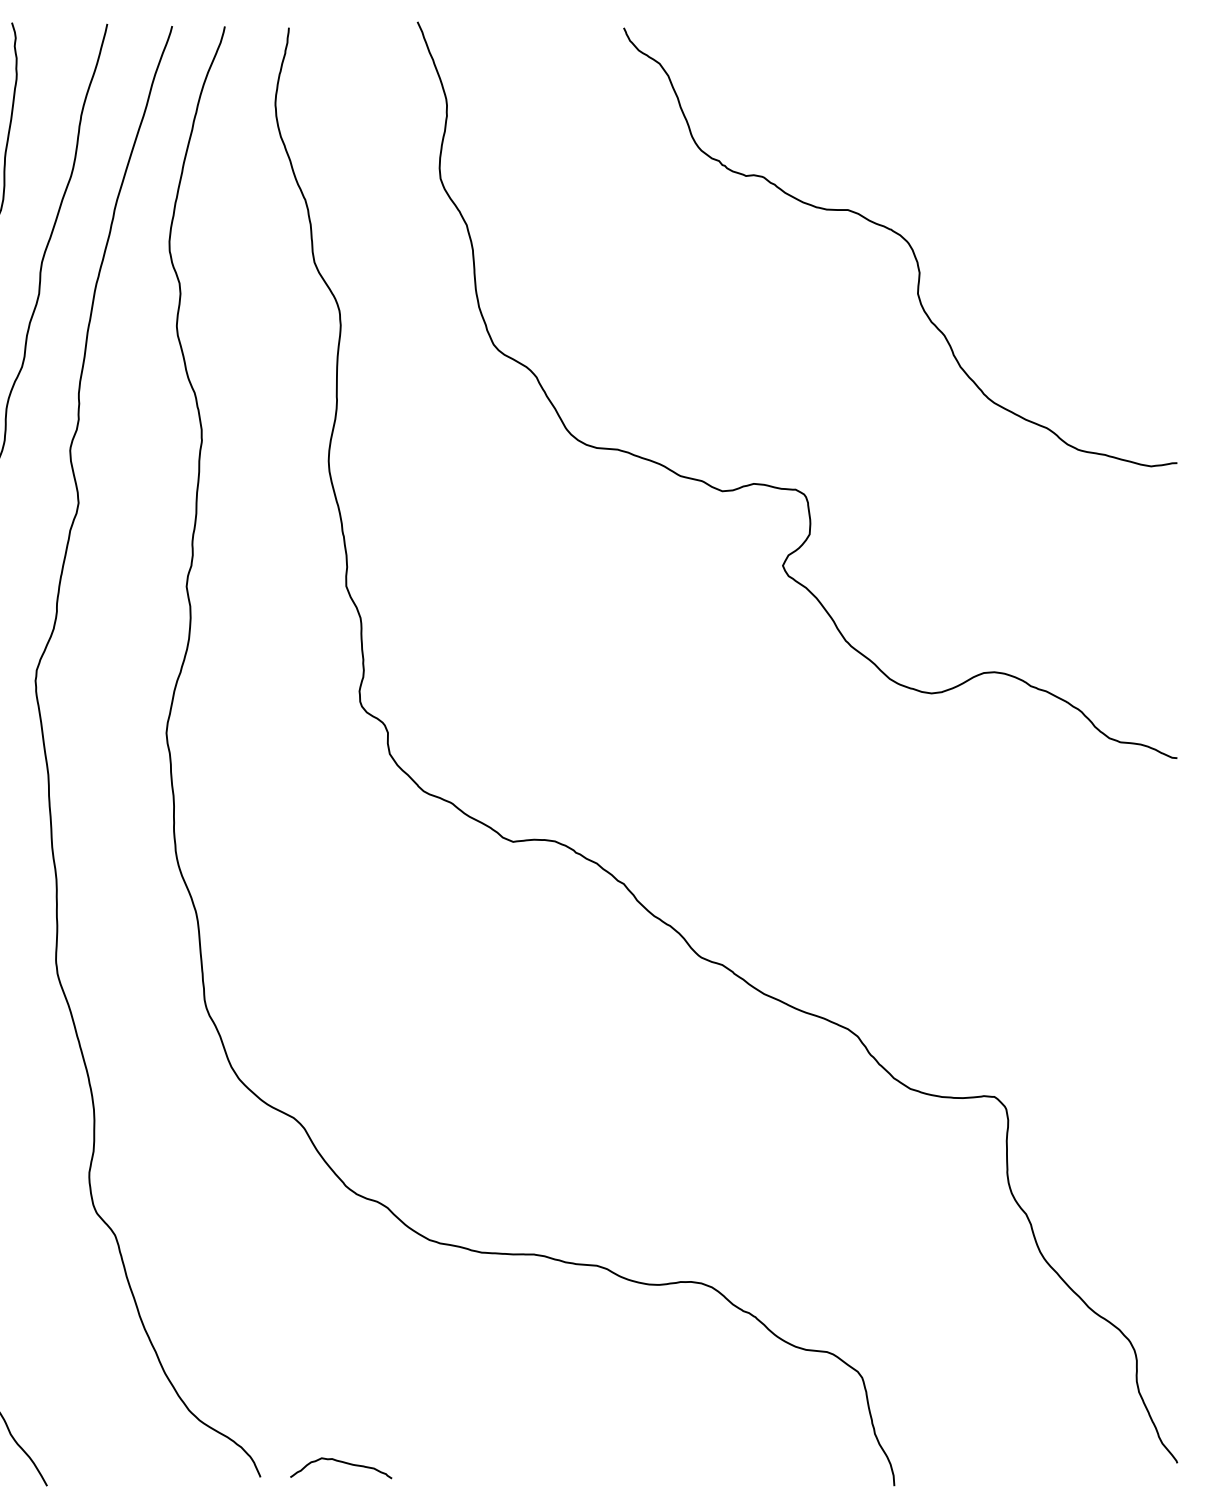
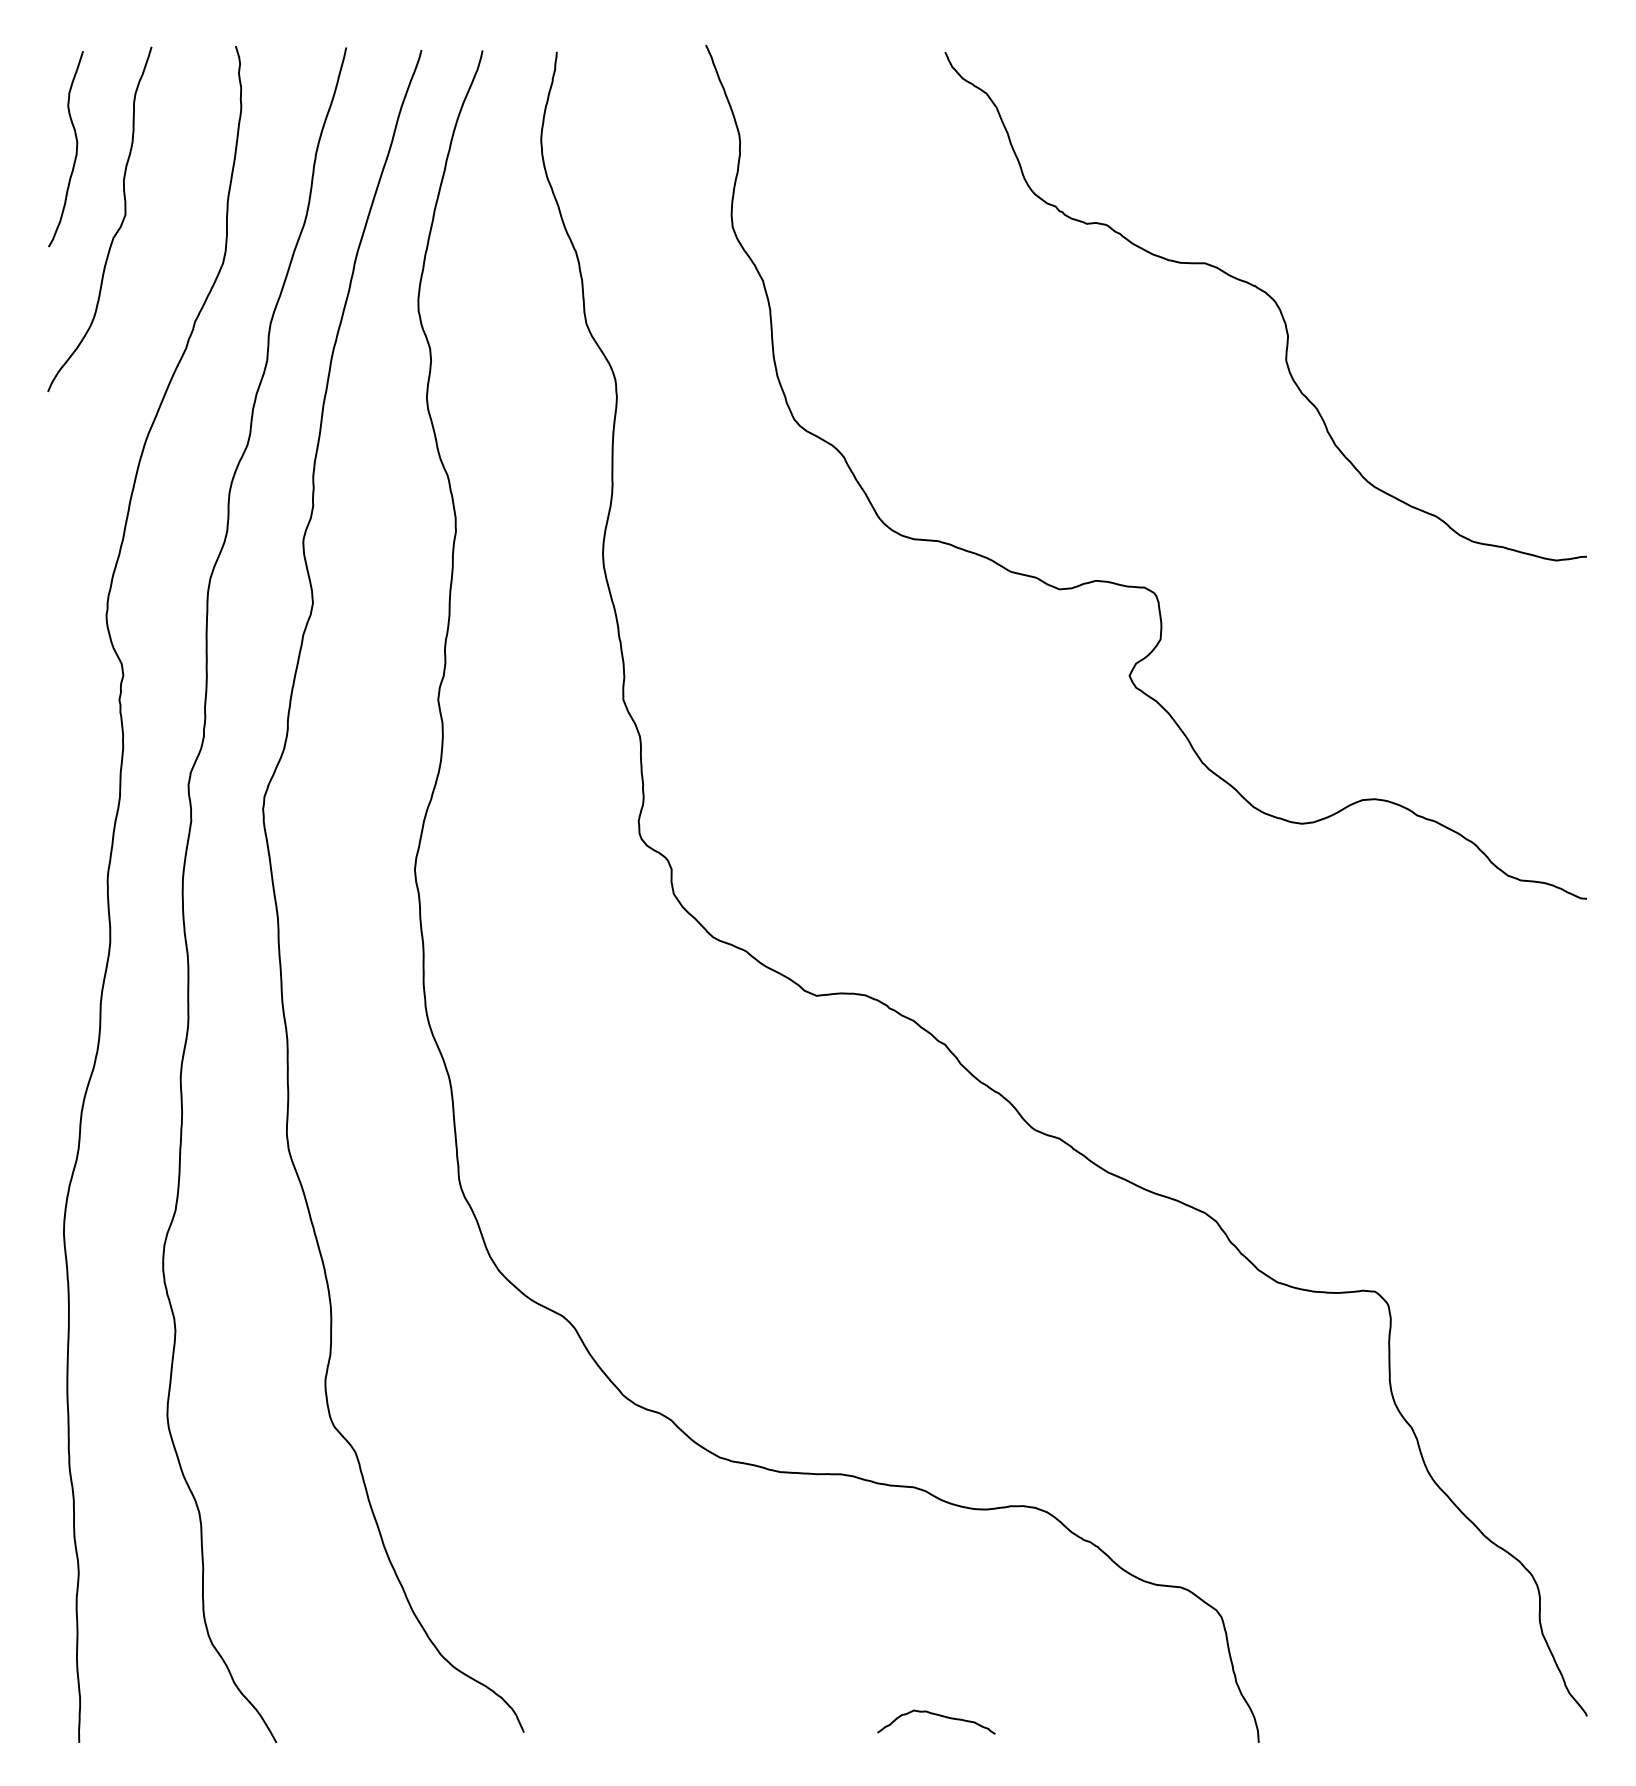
curve: (343, 1463) -> (939, 1716), moved

